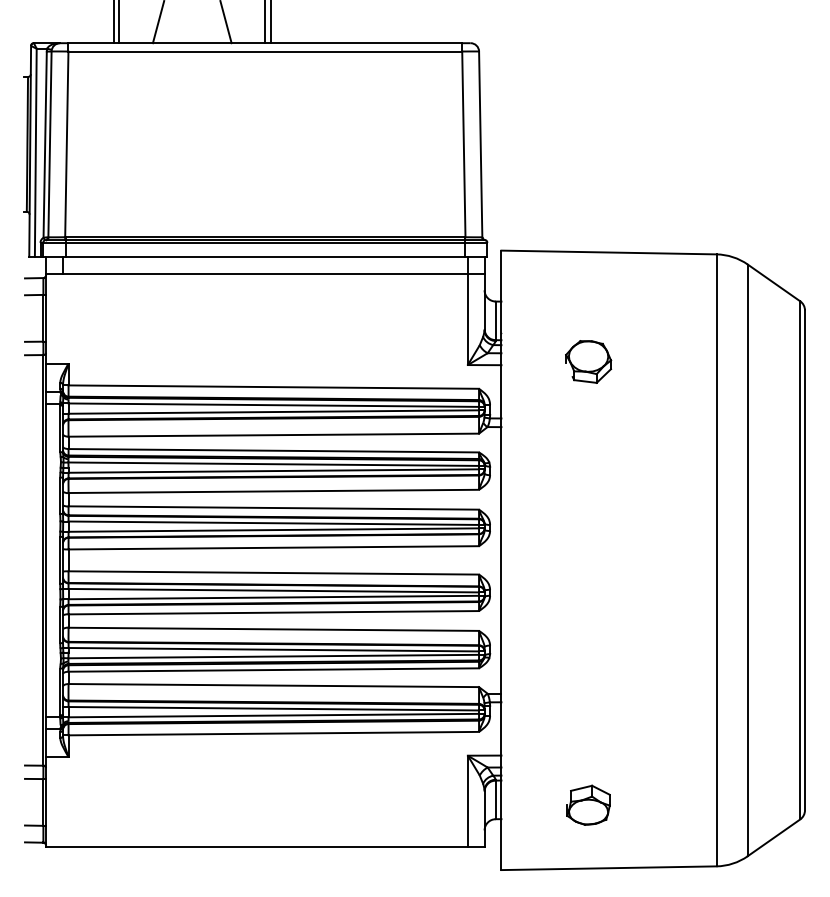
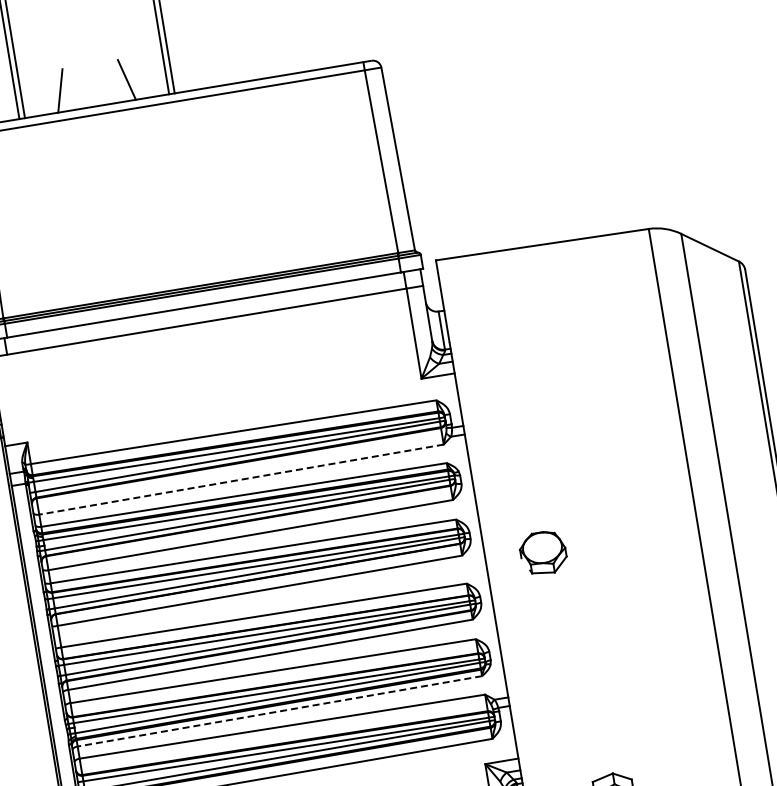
part: (588, 361) -> (543, 552), moved
line: (273, 435) -> (241, 480), solid -> dashed
line: (273, 670) -> (279, 711), solid -> dashed

